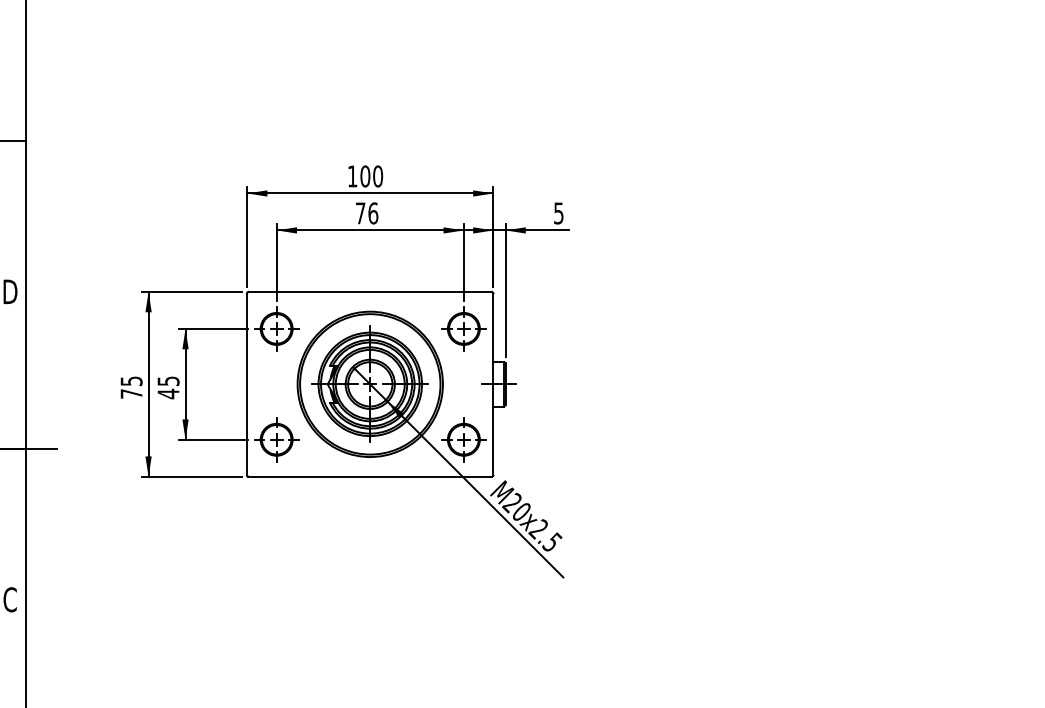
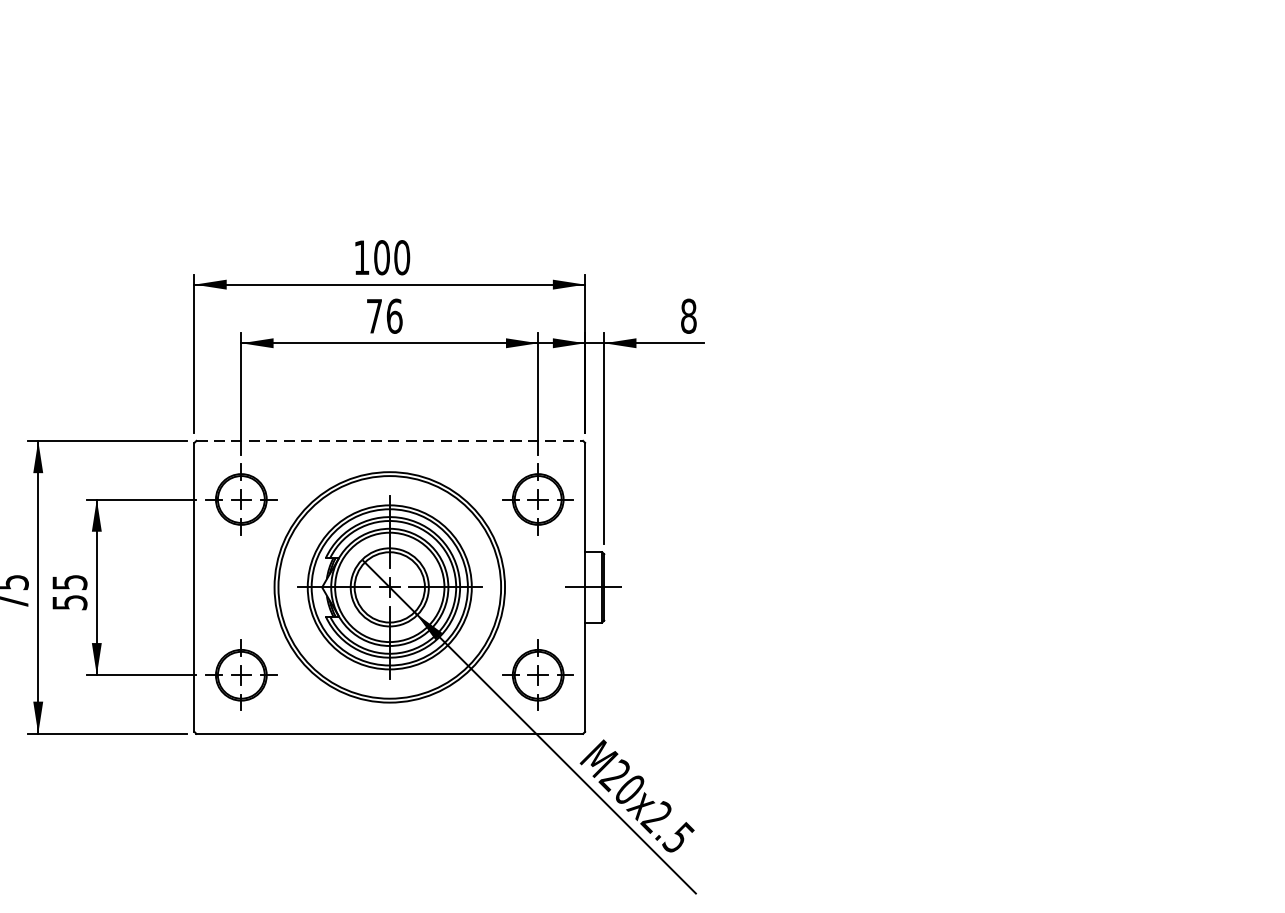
text: (558, 213) -> (688, 316), 5 -> 8
line: (370, 292) -> (390, 441), solid -> dashed
text: (168, 393) -> (69, 601), 45 -> 55

